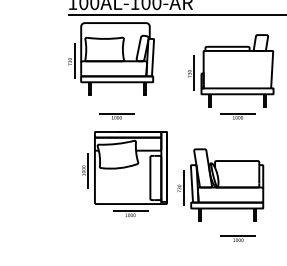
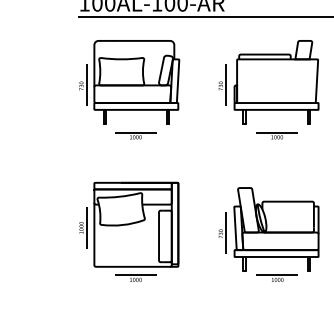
part: (111, 58) -> (129, 82), moved
part: (125, 173) -> (129, 231), moved
part: (220, 184) -> (268, 229), moved

